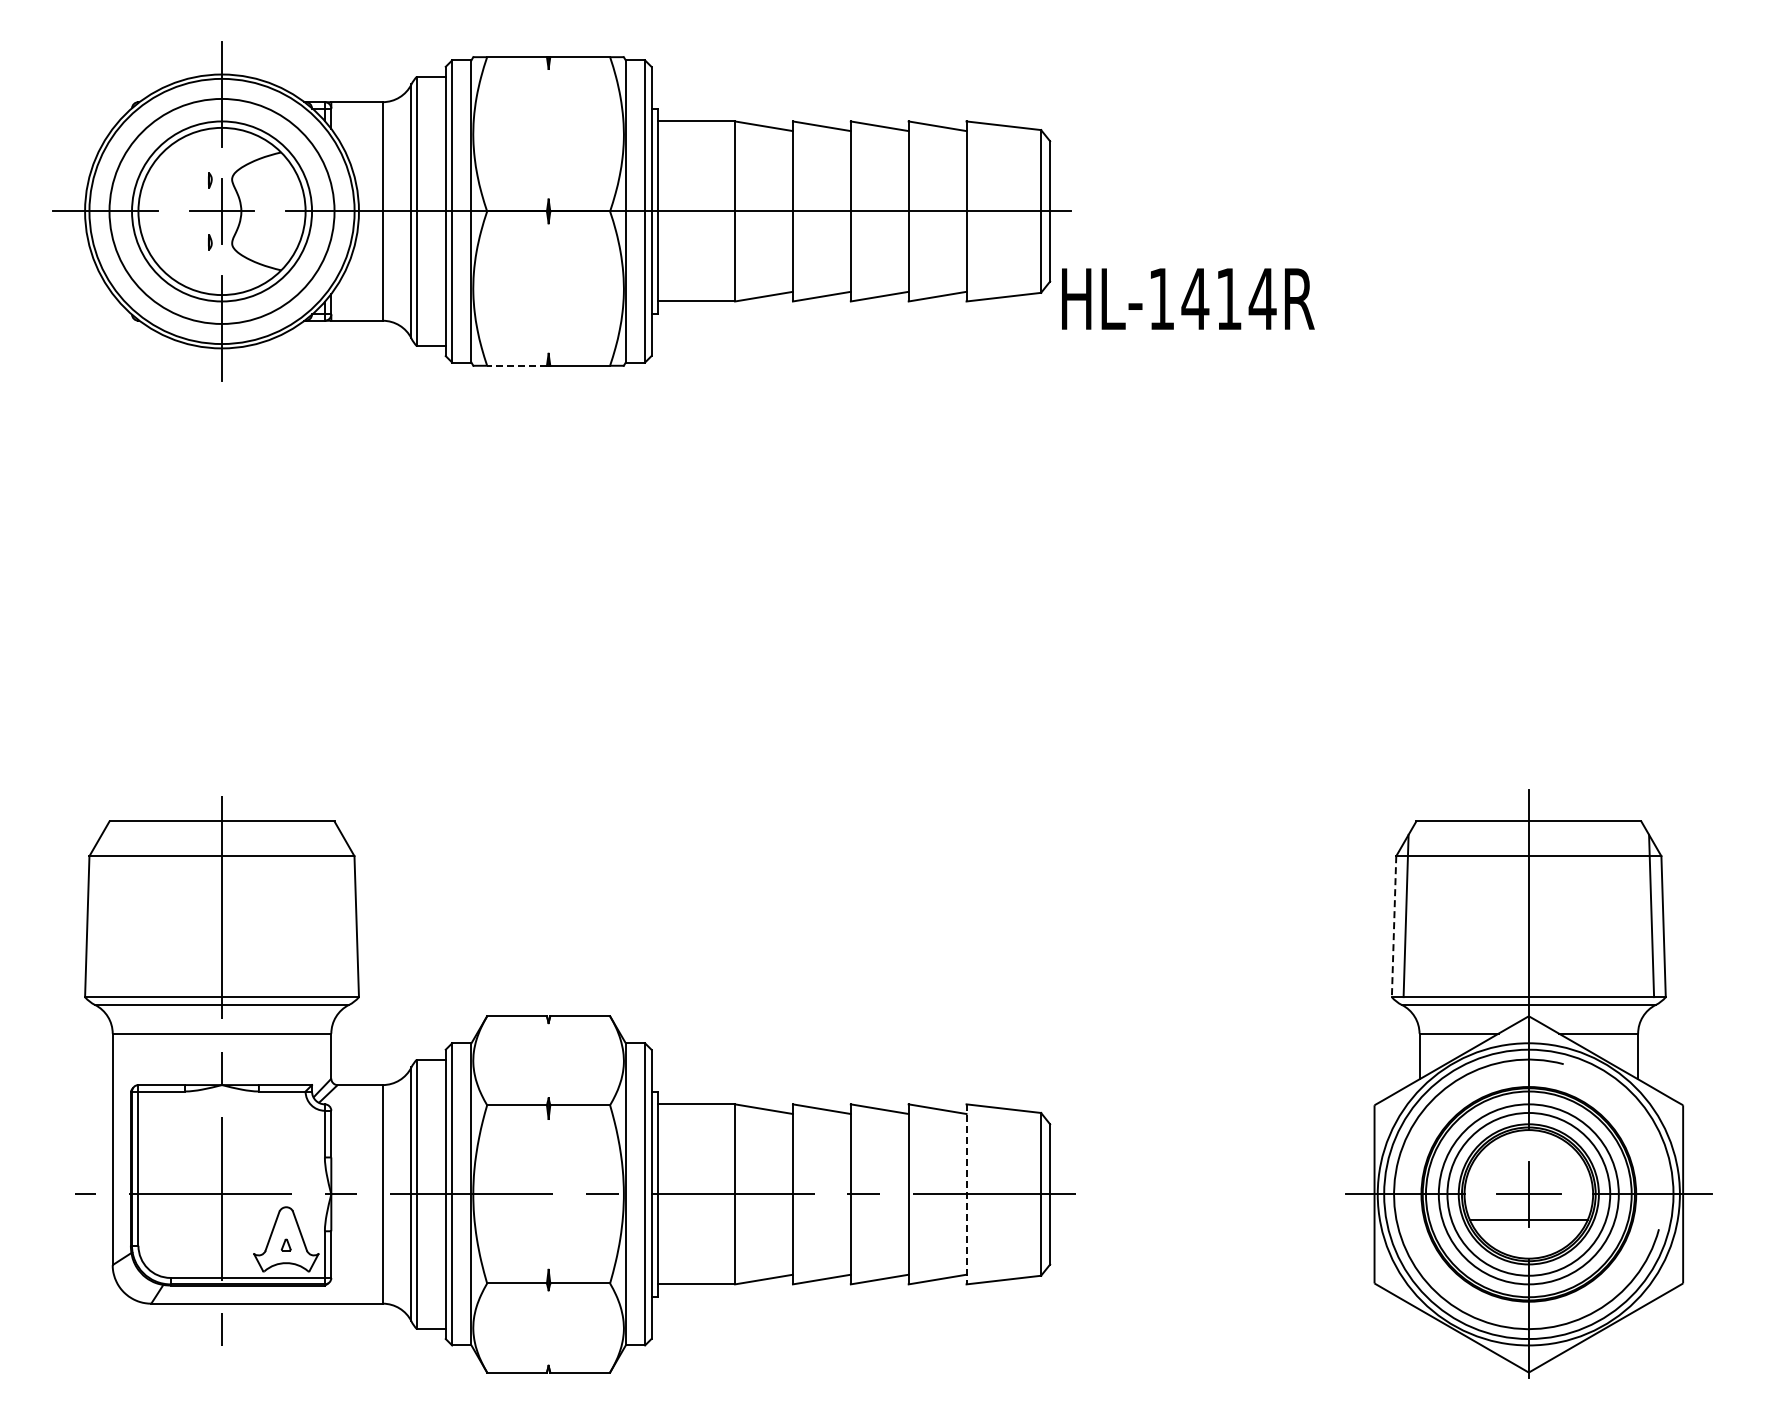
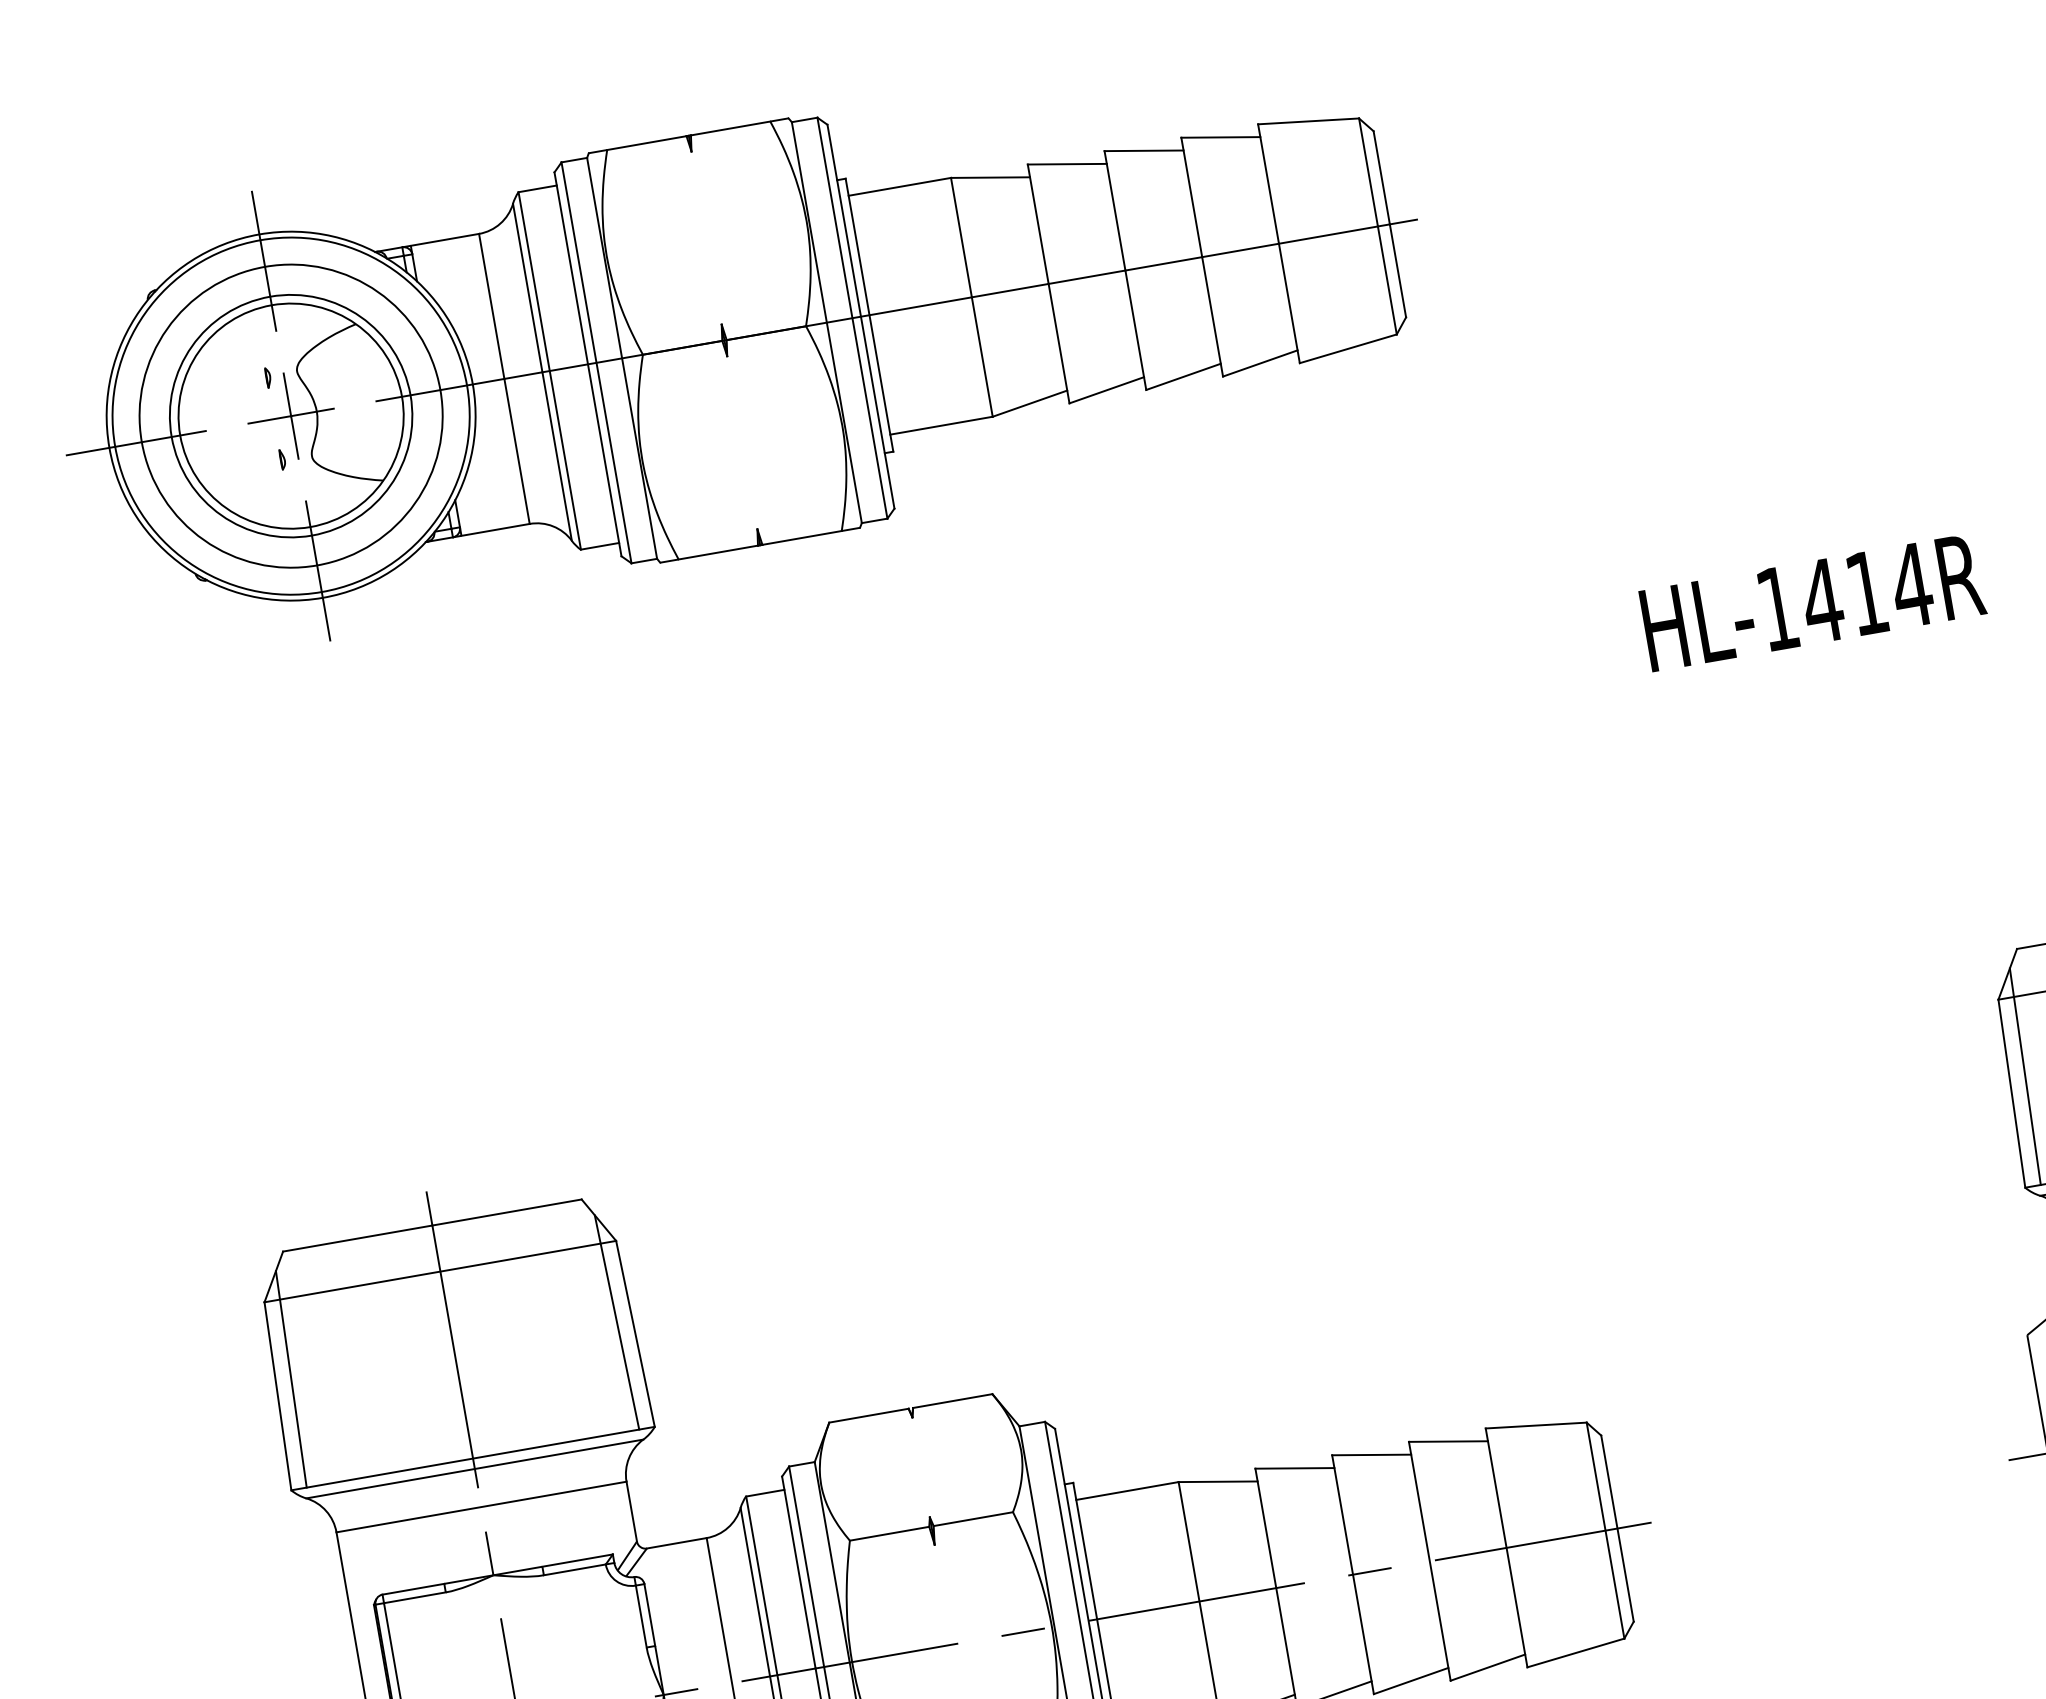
text: (1188, 298) -> (1813, 601), moved
line: (517, 365) -> (718, 552), dashed -> solid
line: (98, 915) -> (290, 1378), added
line: (344, 915) -> (616, 1321), added
line: (1394, 927) -> (2012, 1094), dashed -> solid
line: (966, 1194) -> (1506, 1548), dashed -> solid

